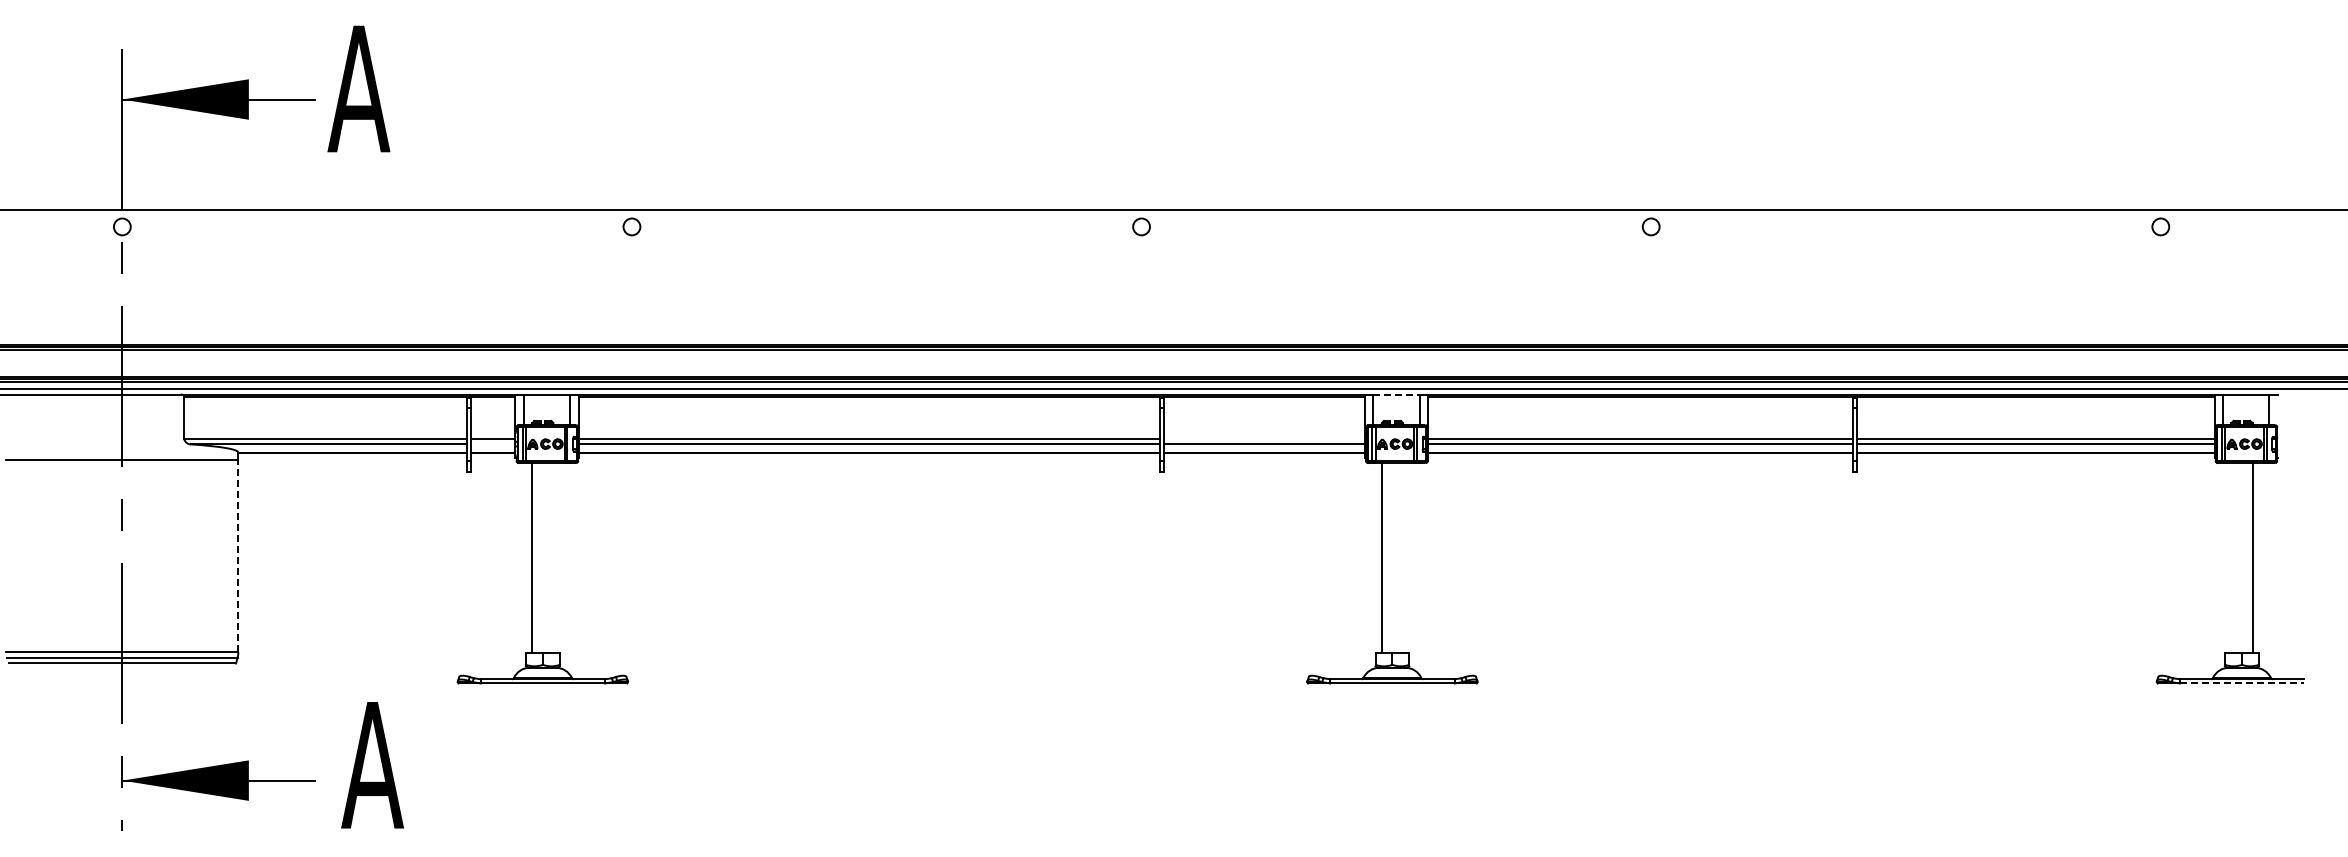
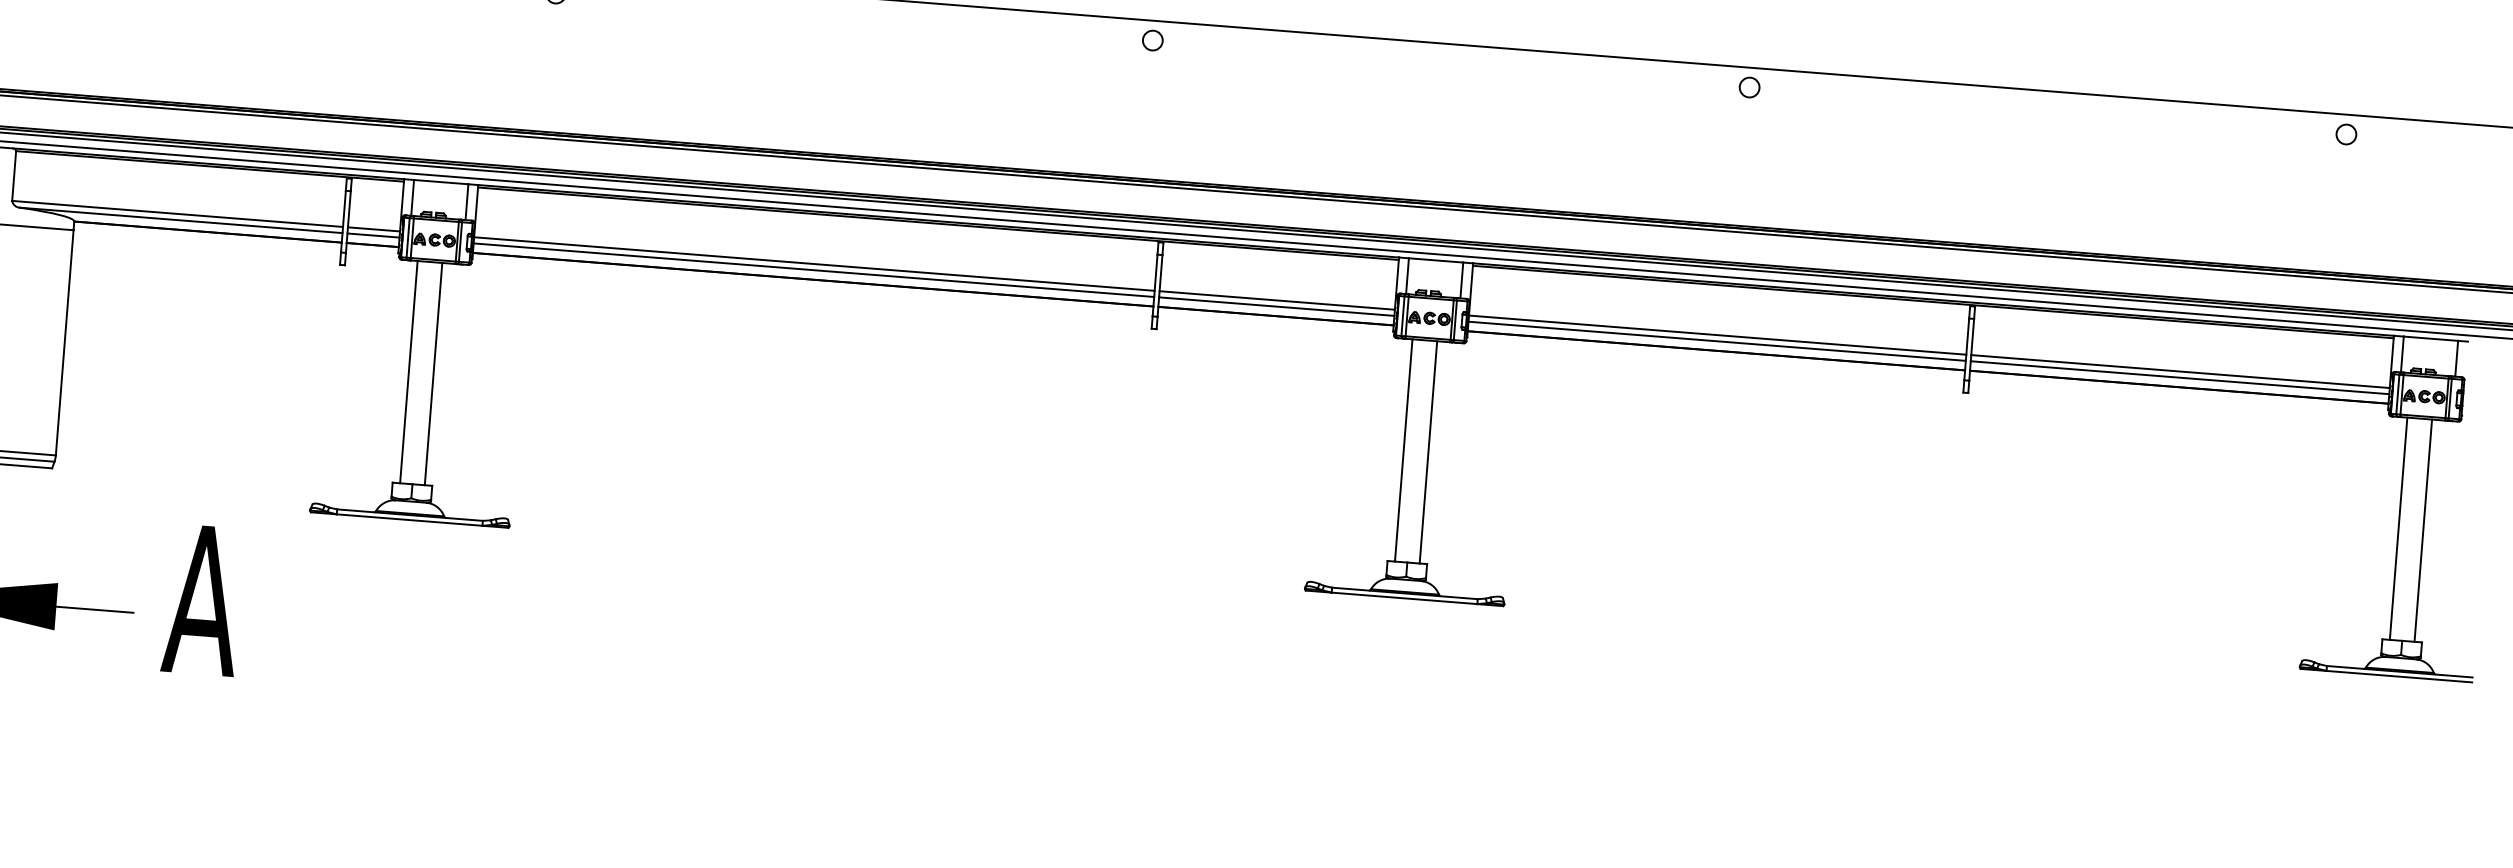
line: (1397, 394) -> (1437, 260), dashed -> solid
line: (1264, 439) -> (1277, 300), added
line: (492, 444) -> (372, 235), added
line: (238, 555) -> (64, 342), dashed -> solid
line: (553, 557) -> (433, 373), added
line: (1402, 557) -> (1427, 451), added
line: (2231, 557) -> (2398, 528), added
line: (2242, 683) -> (2400, 676), dashed -> solid

